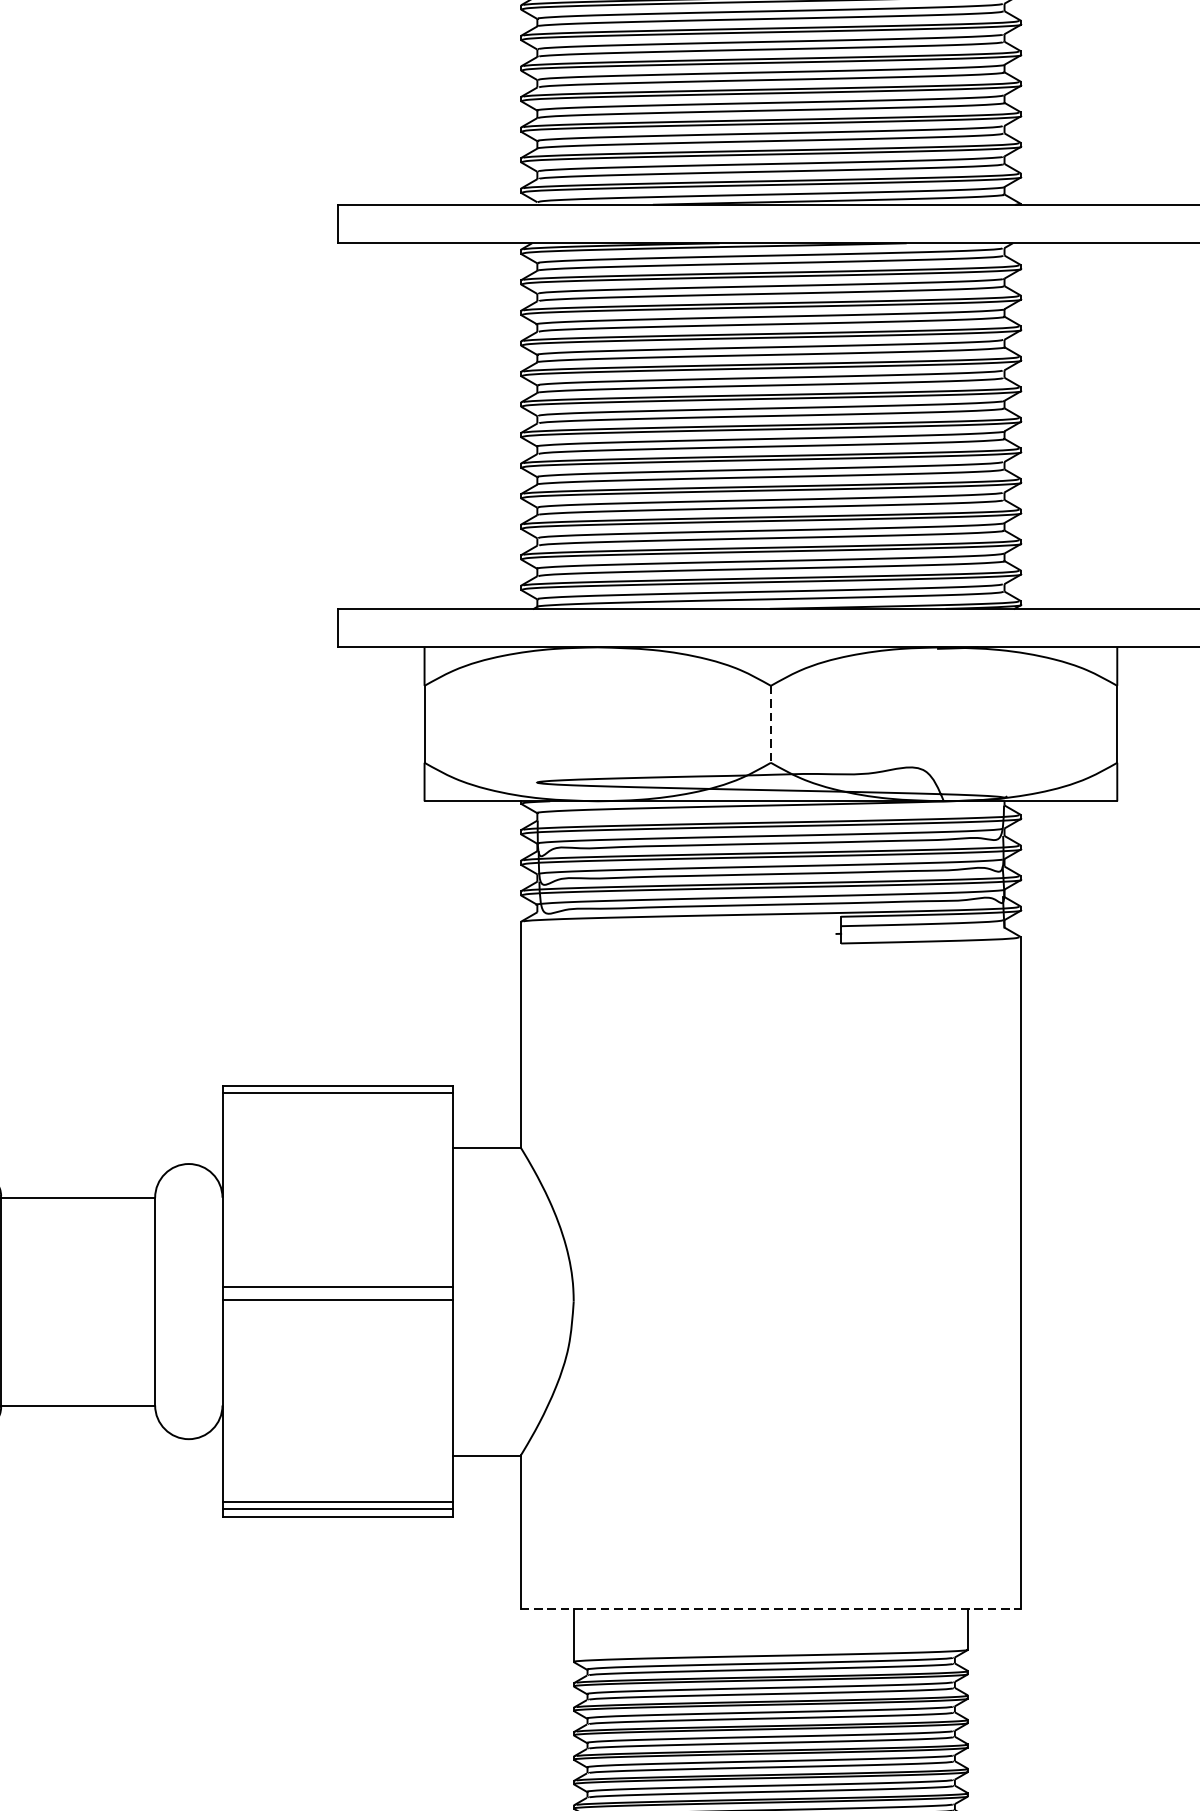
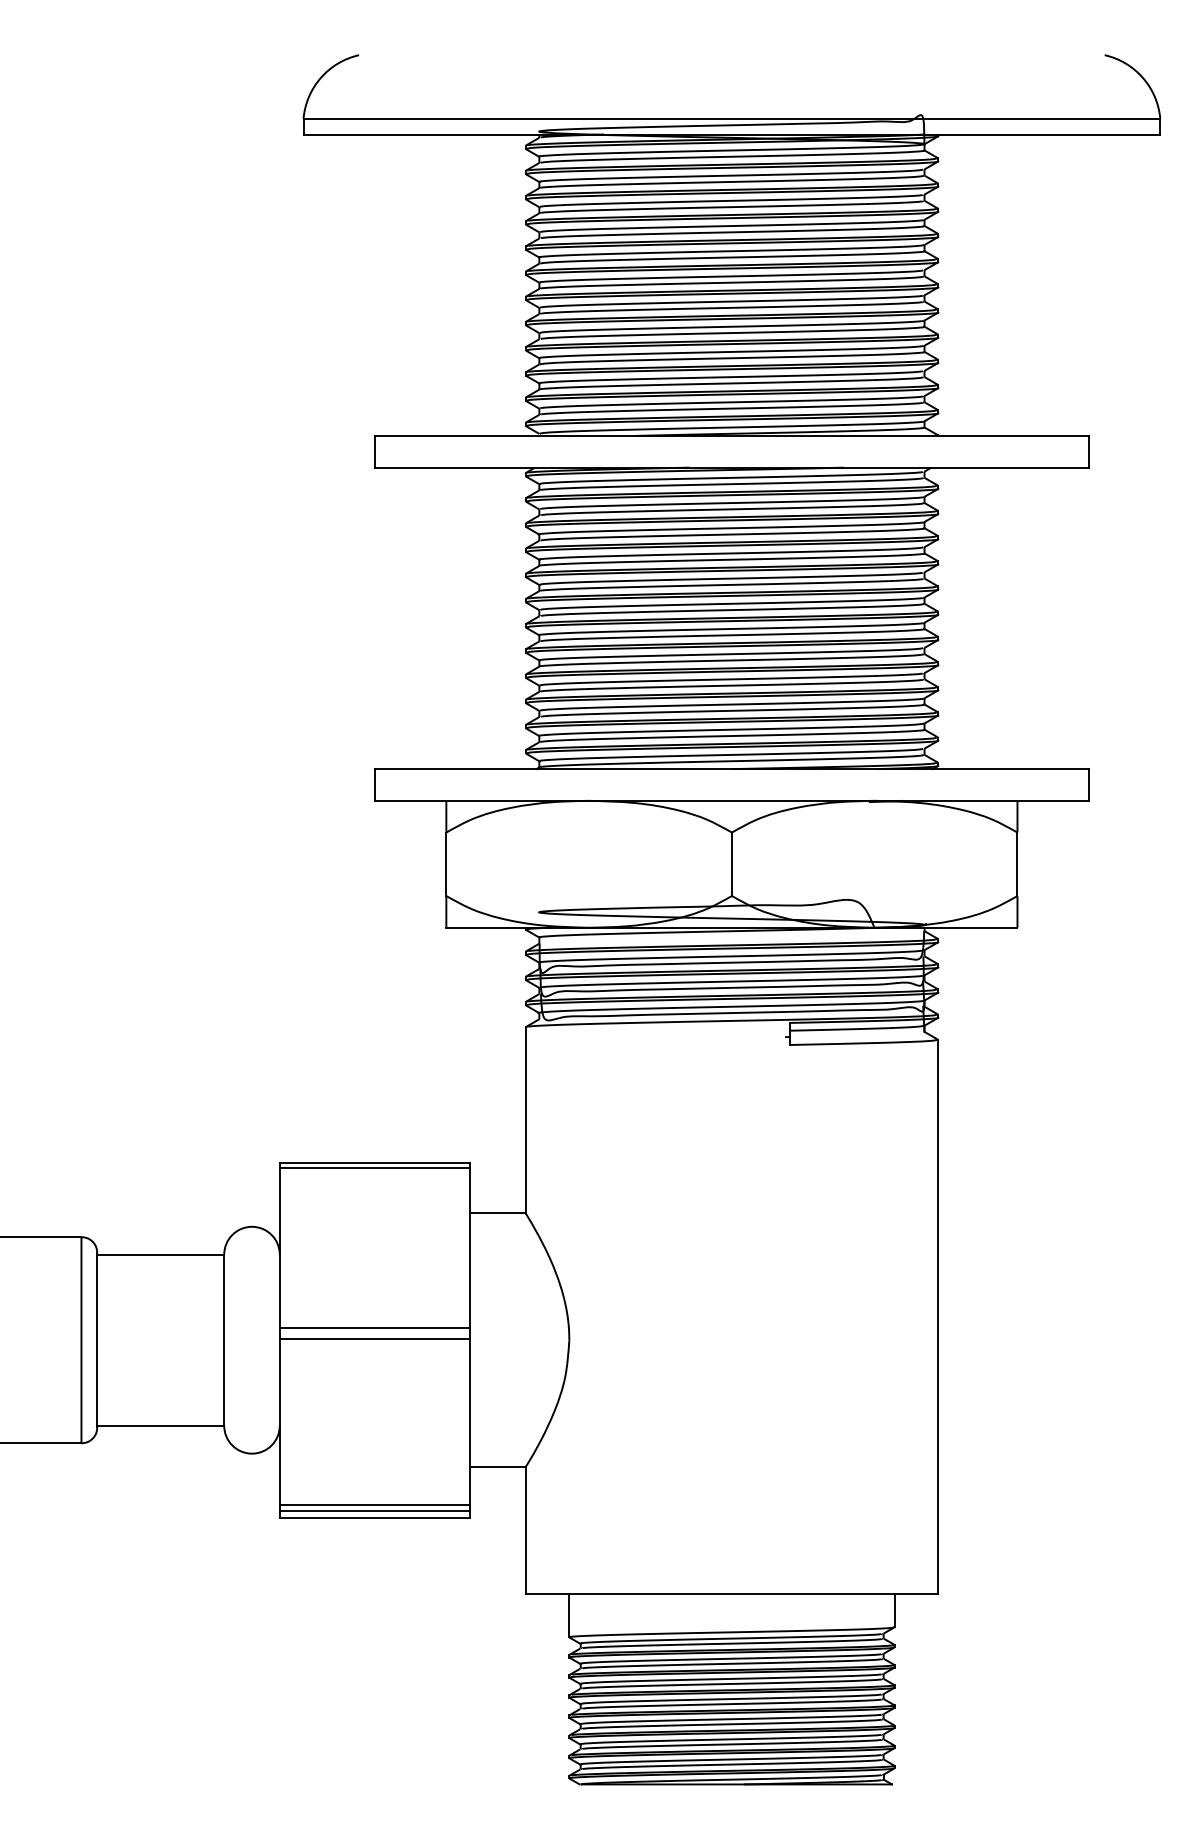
line: (770, 724) -> (731, 864), dashed -> solid
line: (771, 1610) -> (732, 1594), dashed -> solid

